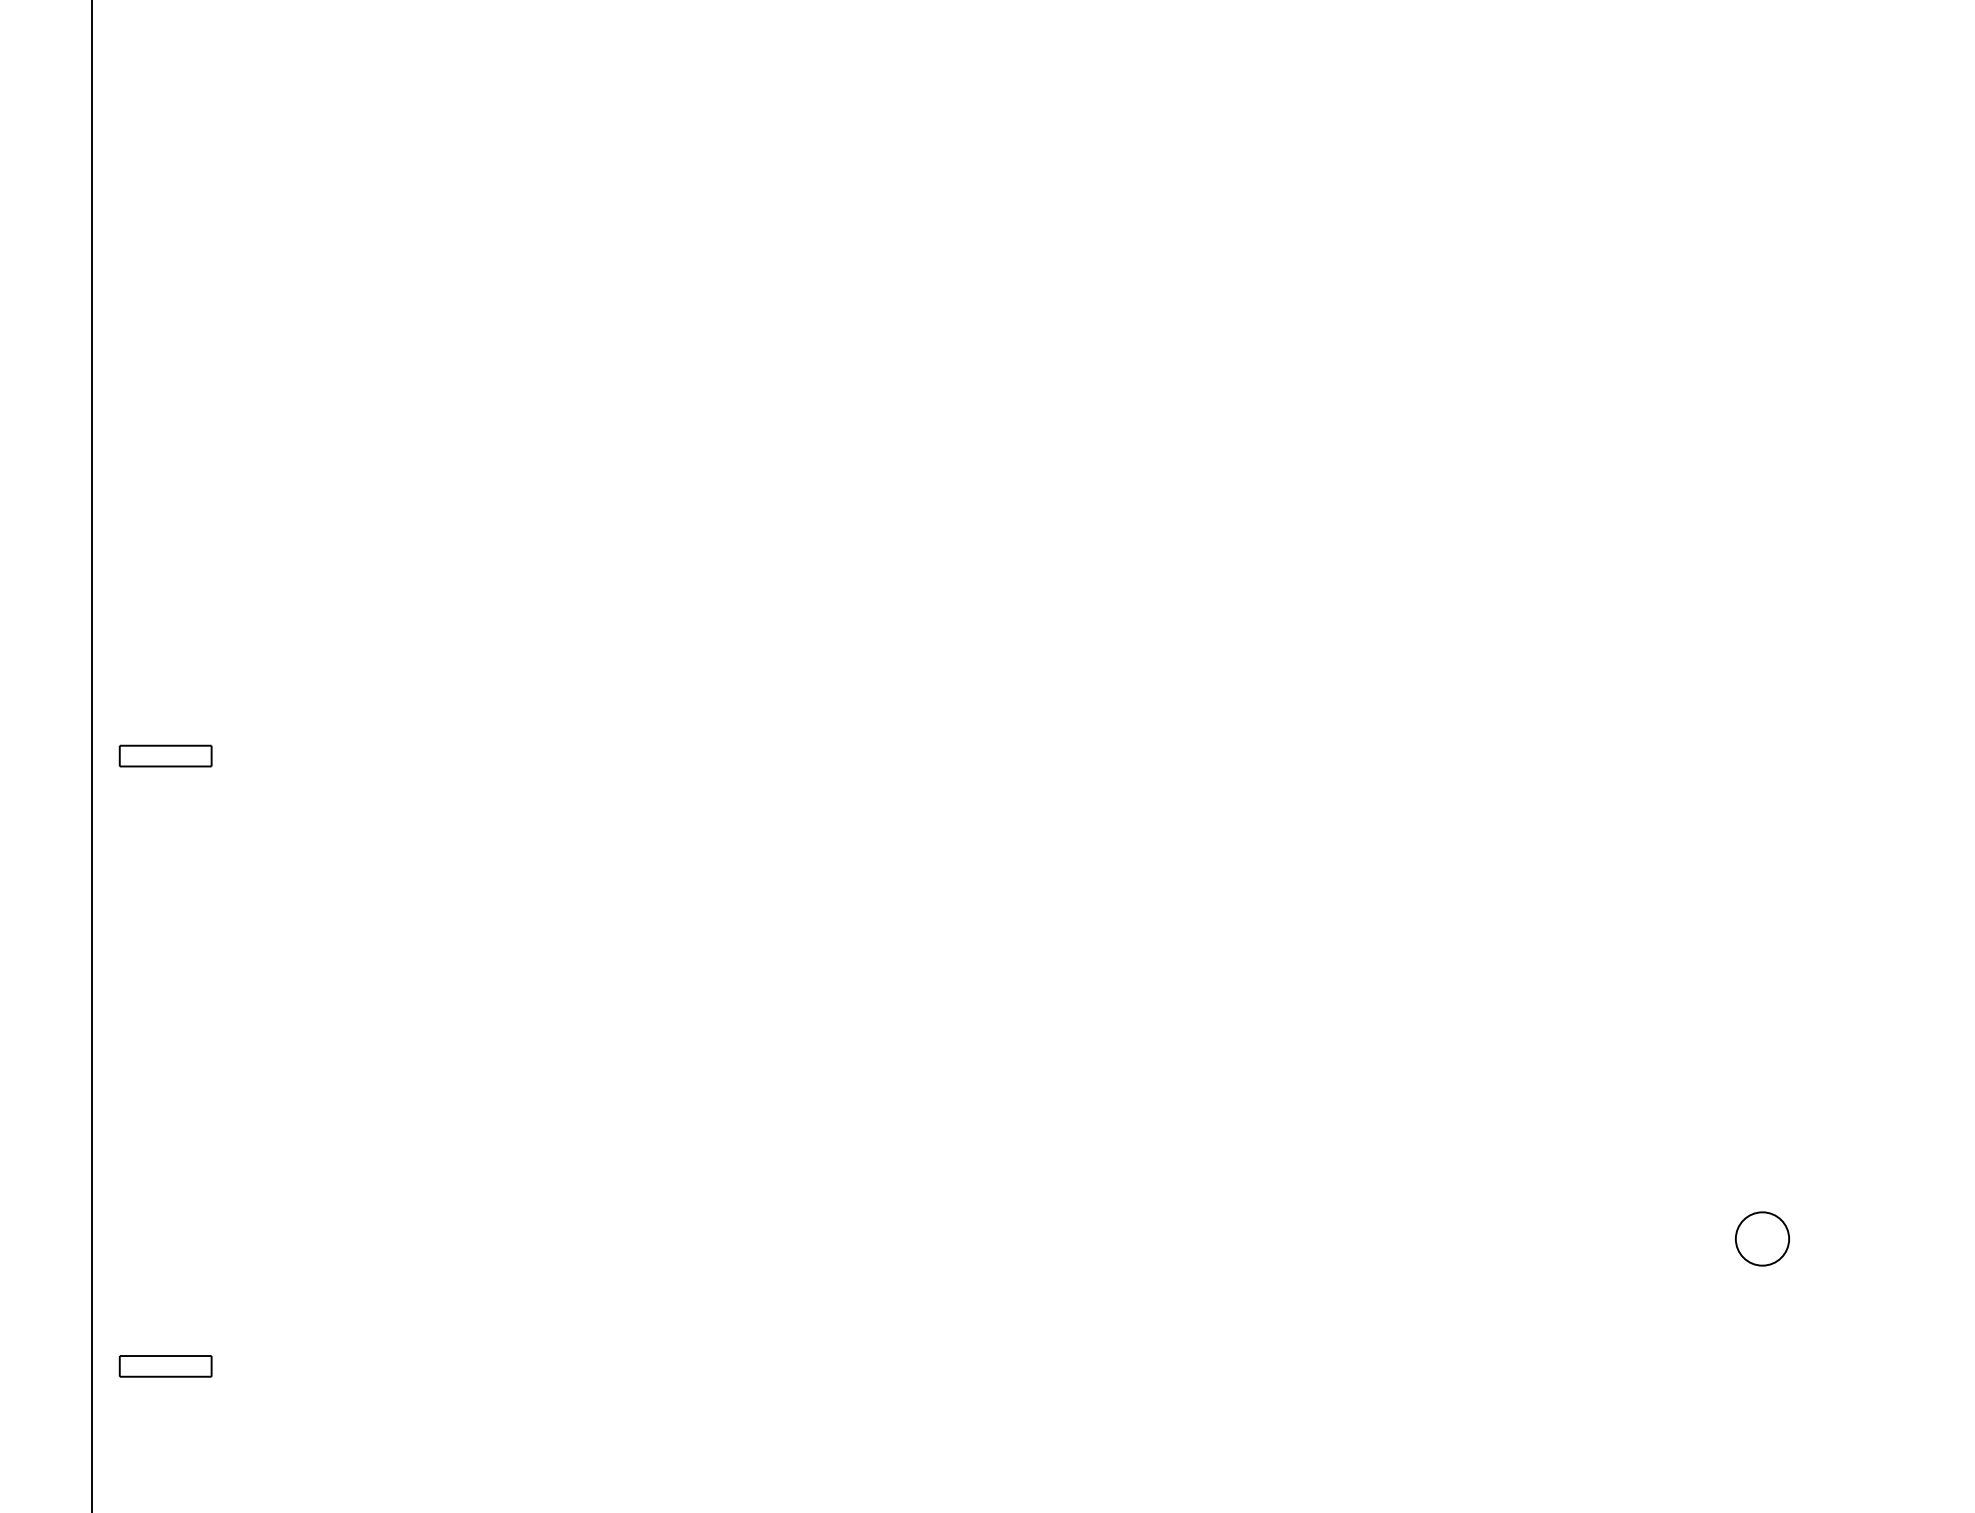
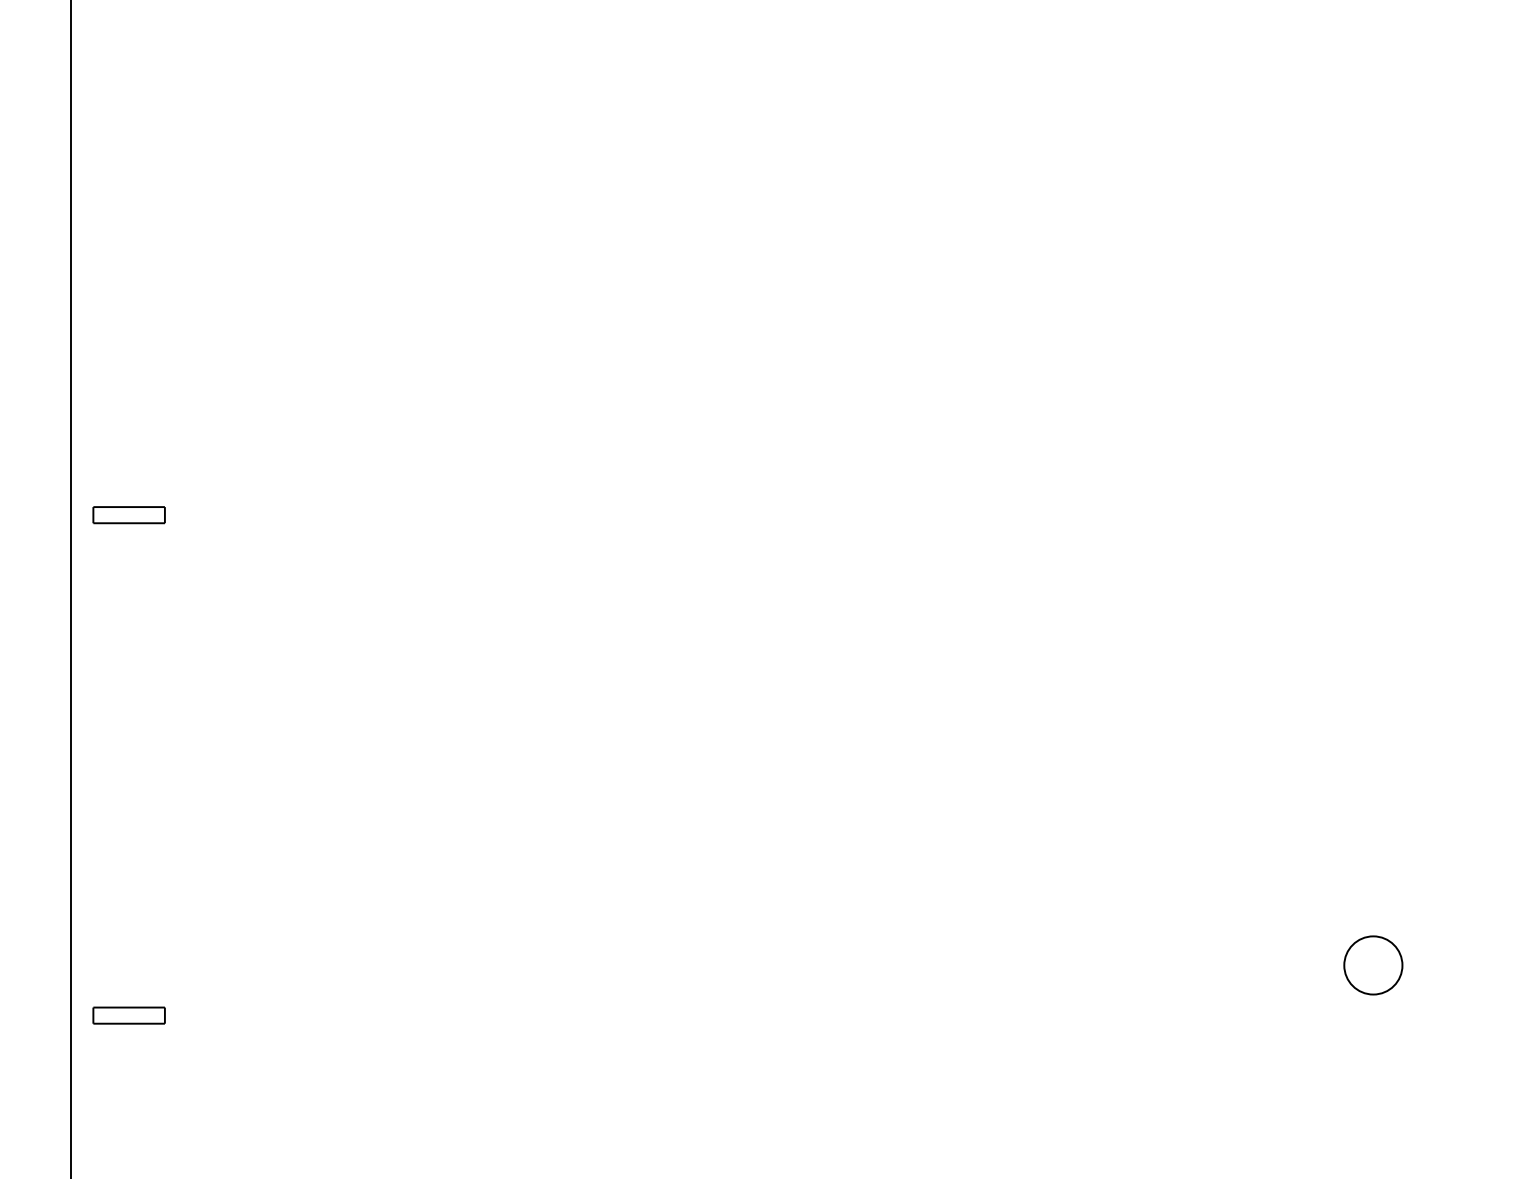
part: (165, 755) -> (128, 514), moved
circle: (1762, 1238) -> (1373, 965), size x1.4
part: (165, 1366) -> (128, 1015), moved

